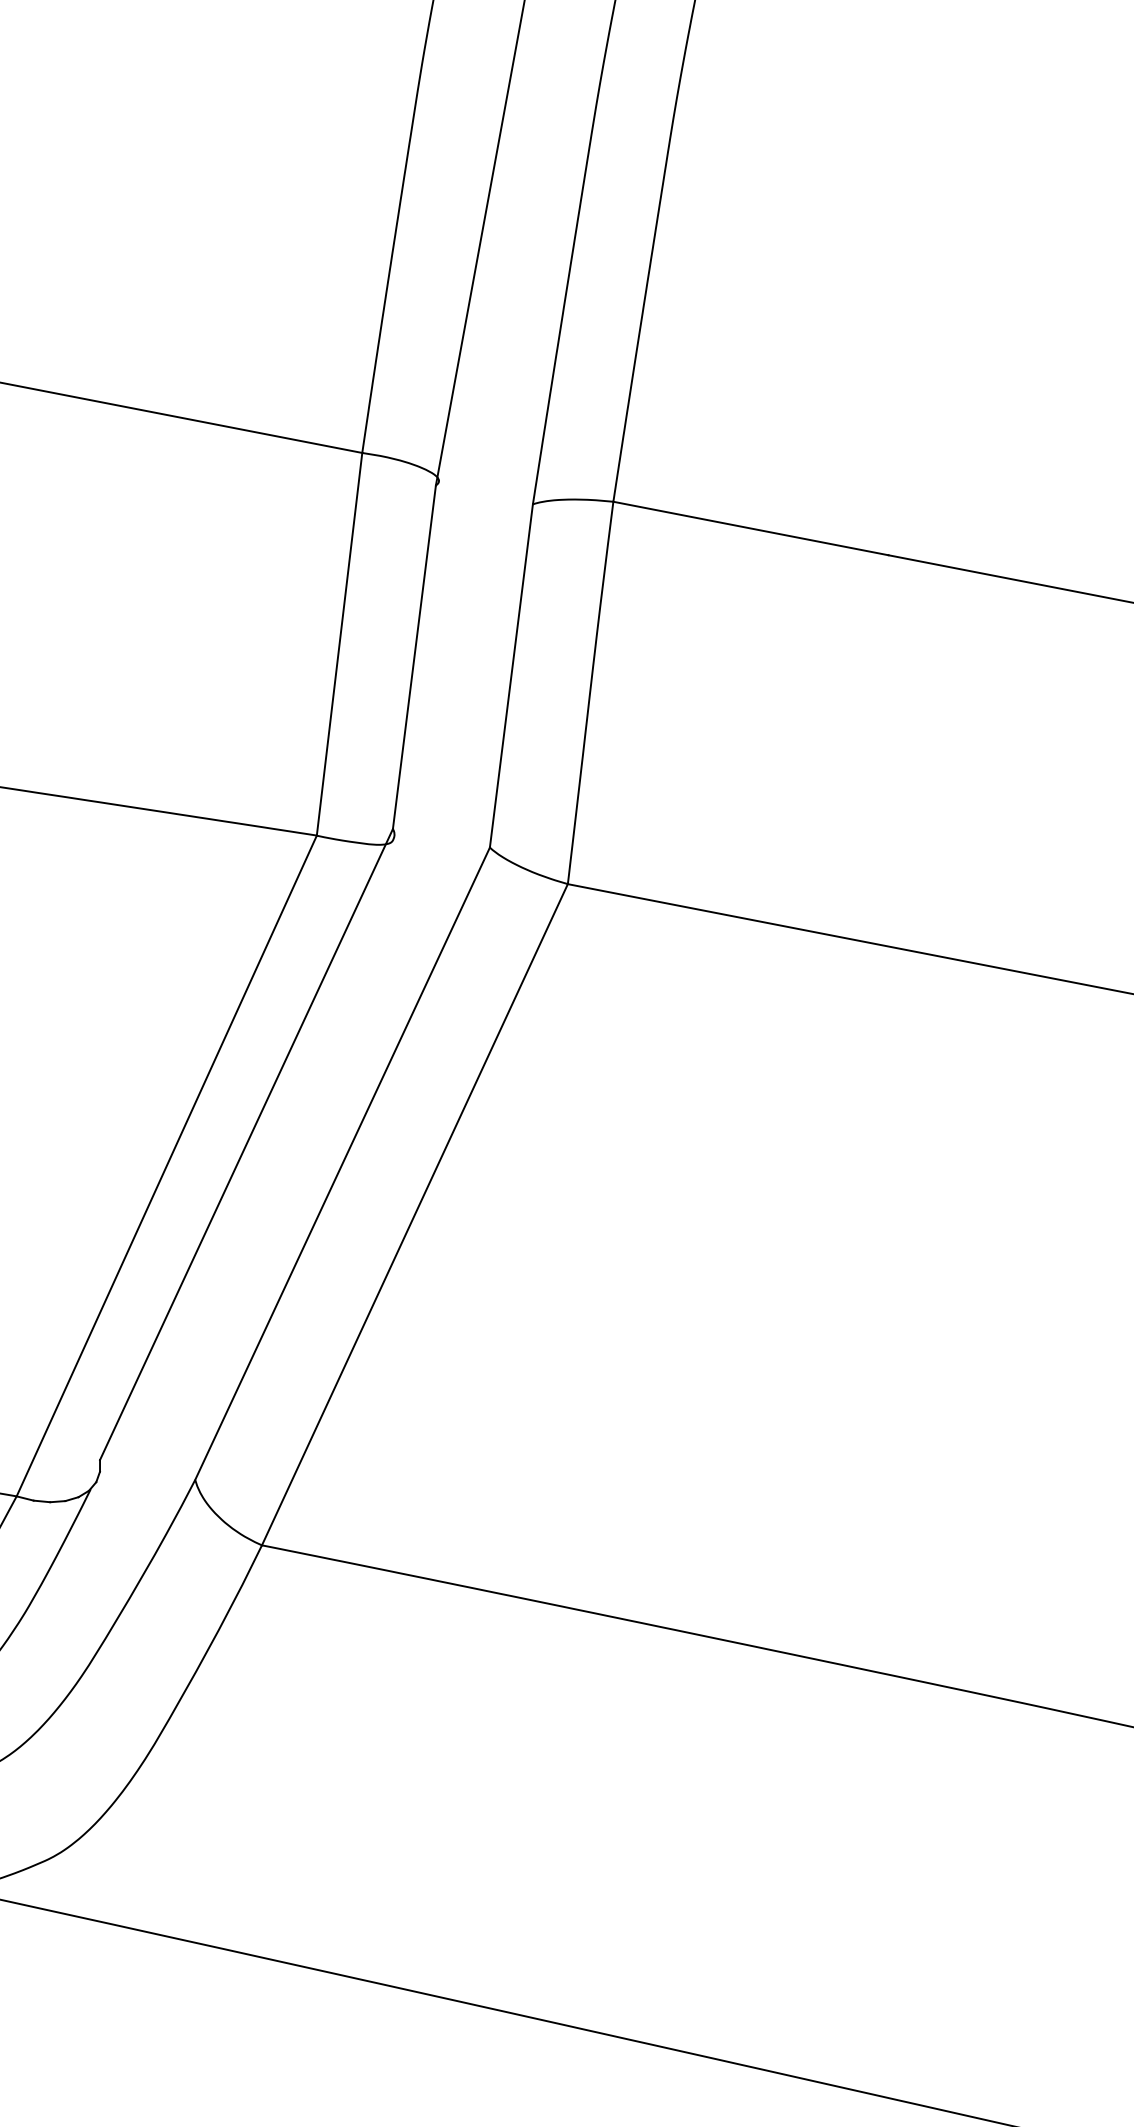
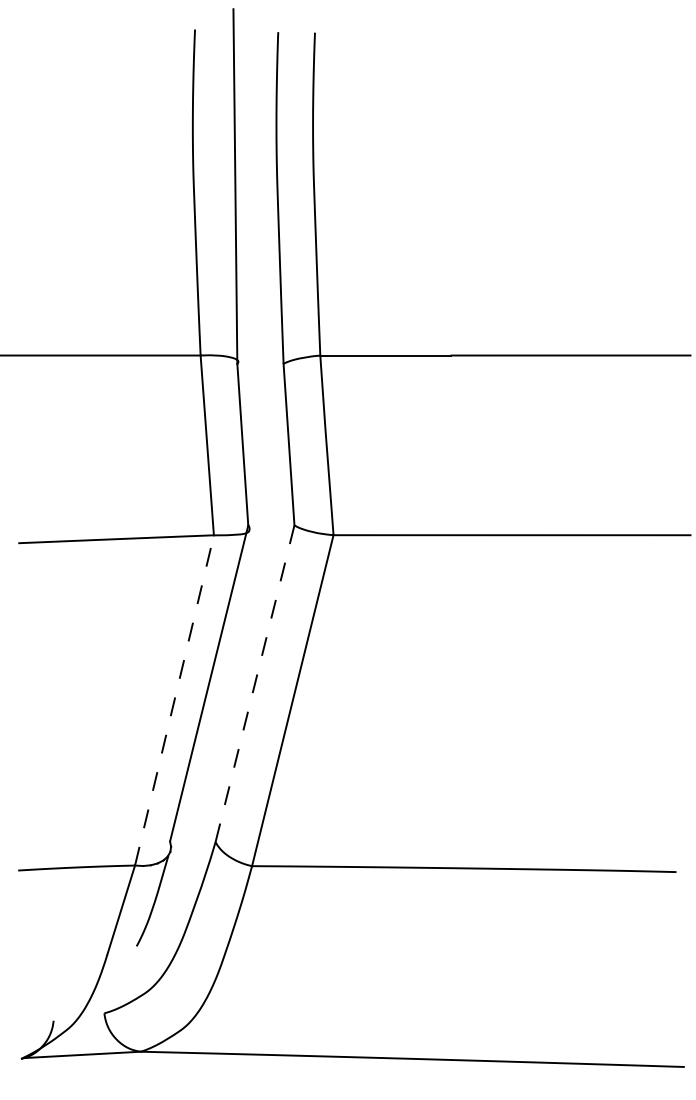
line: (341, 1165) -> (254, 684), solid -> dashed
line: (166, 1166) -> (174, 700), solid -> dashed

